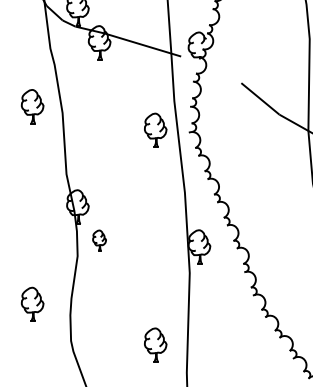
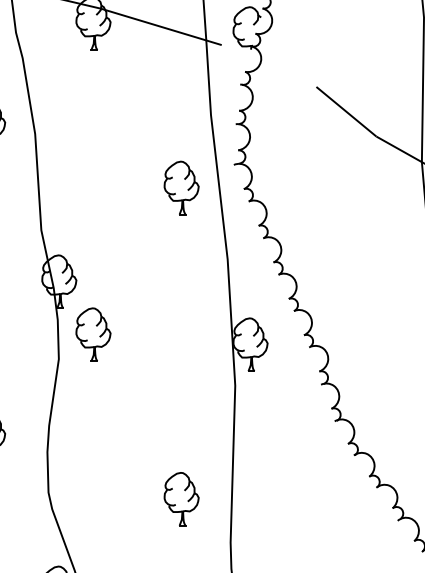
part: (155, 129) -> (181, 186), moved
part: (99, 240) -> (93, 334), size x1.67

